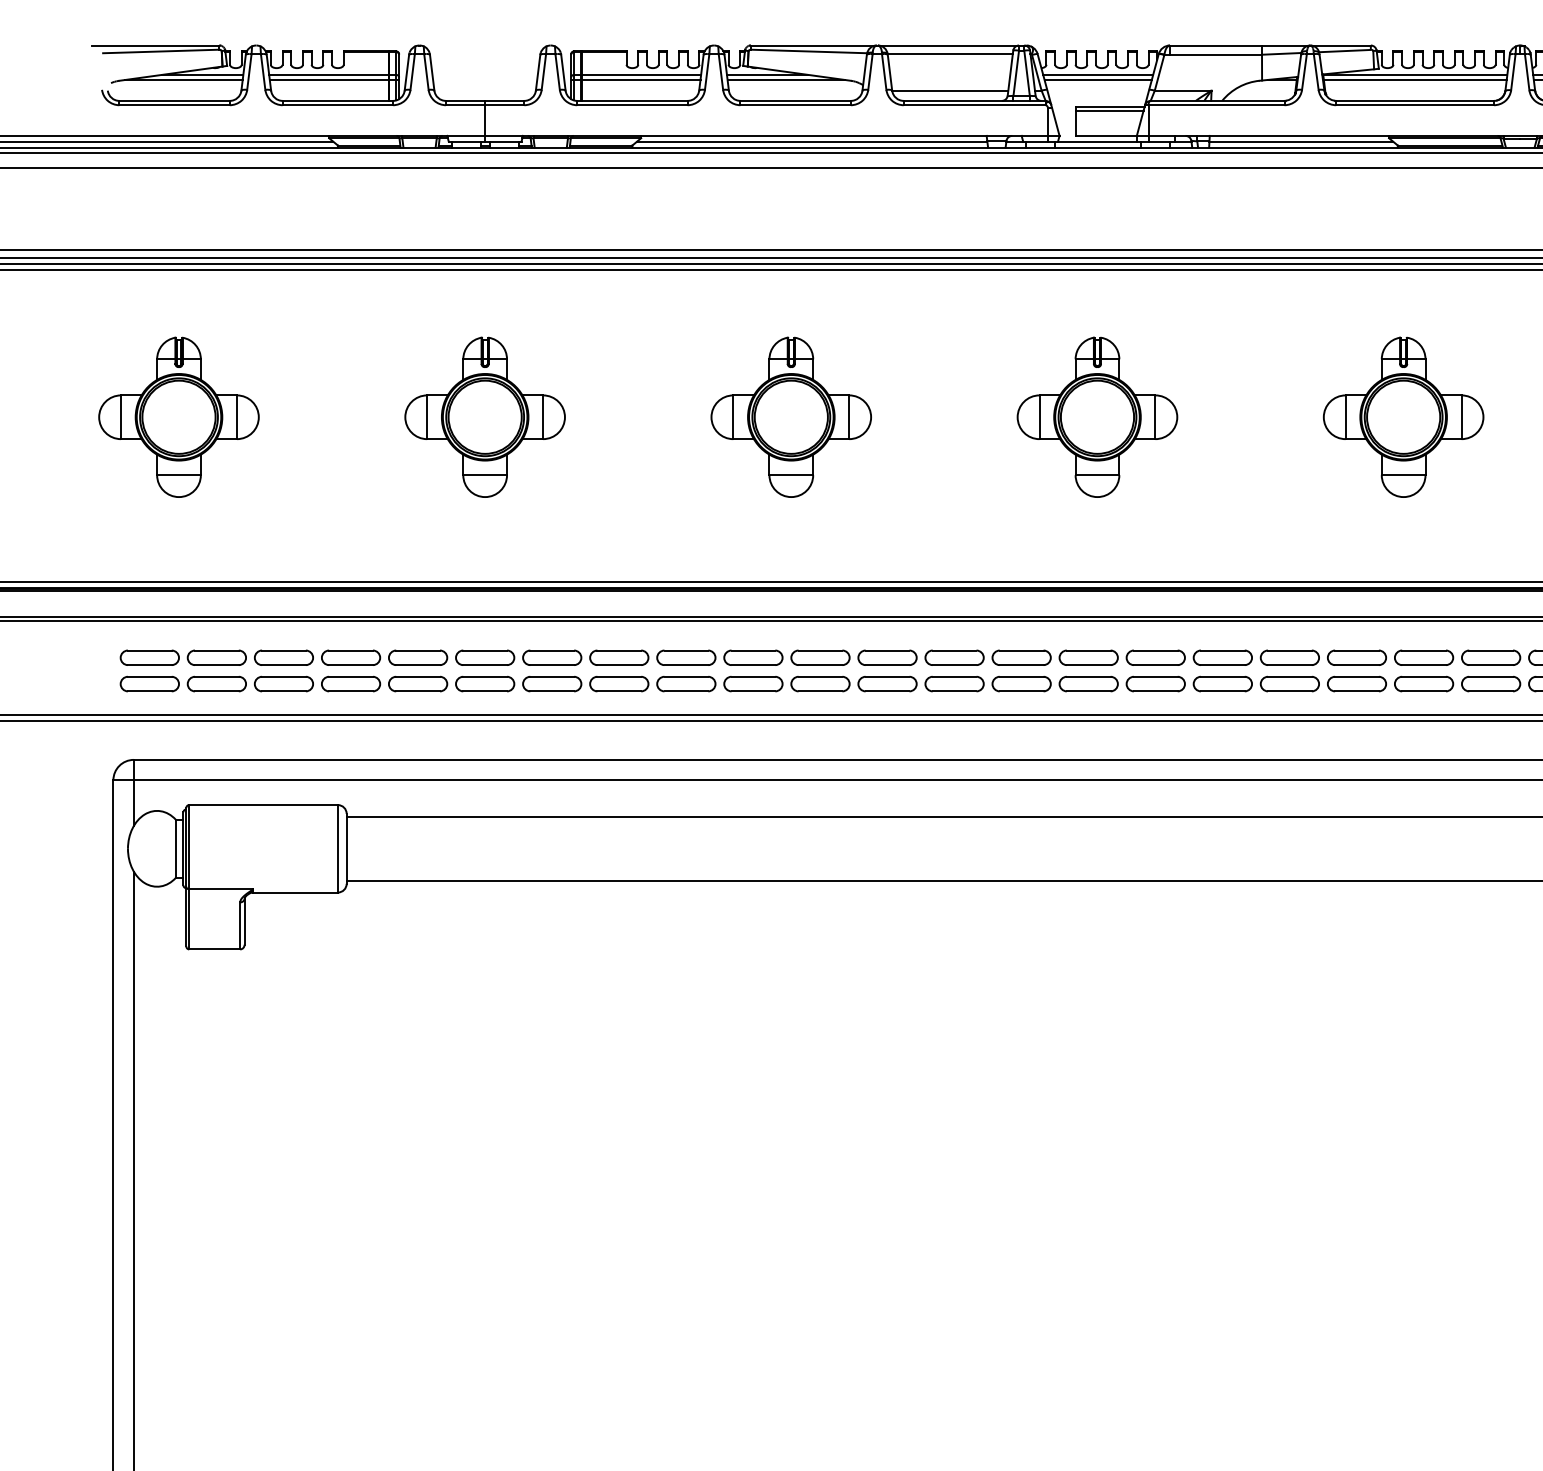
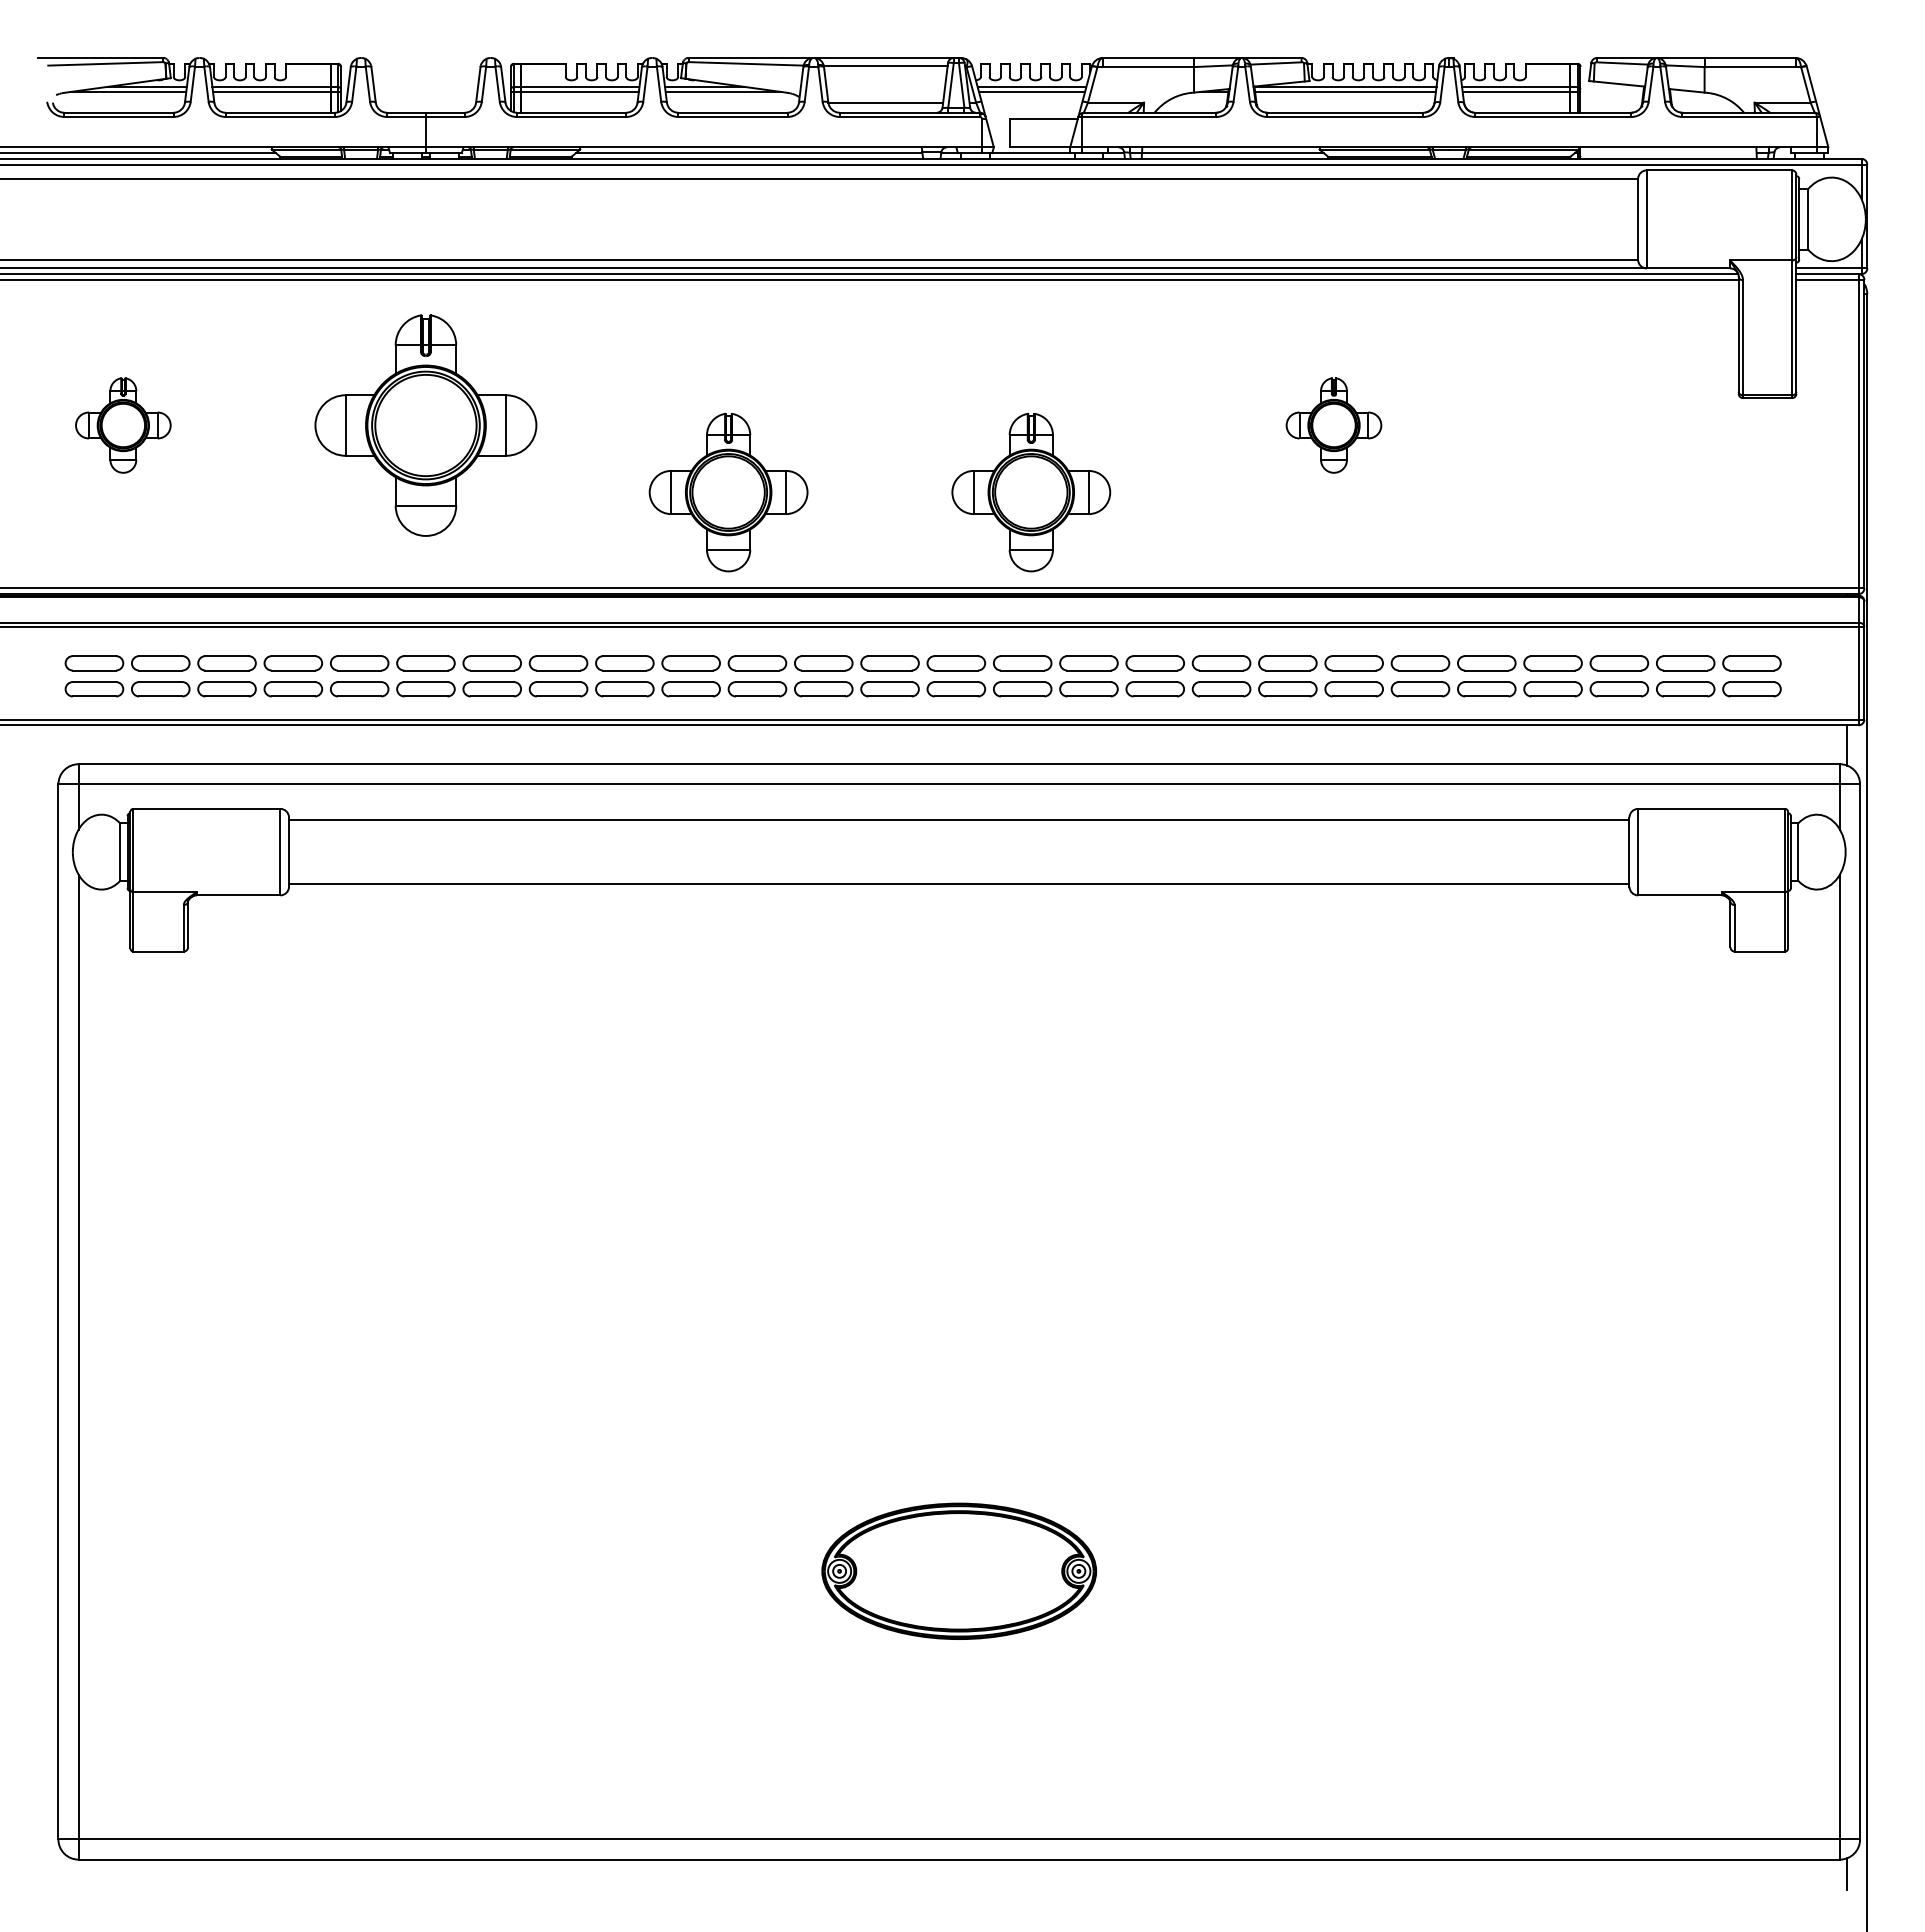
line: (1108, 110) -> (1042, 122), removed
part: (179, 417) -> (123, 425), size x0.6
part: (484, 417) -> (425, 425), size x1.4
part: (791, 417) -> (728, 492), moved
part: (1097, 417) -> (1031, 492), moved
part: (1403, 417) -> (1333, 425), size x0.6

